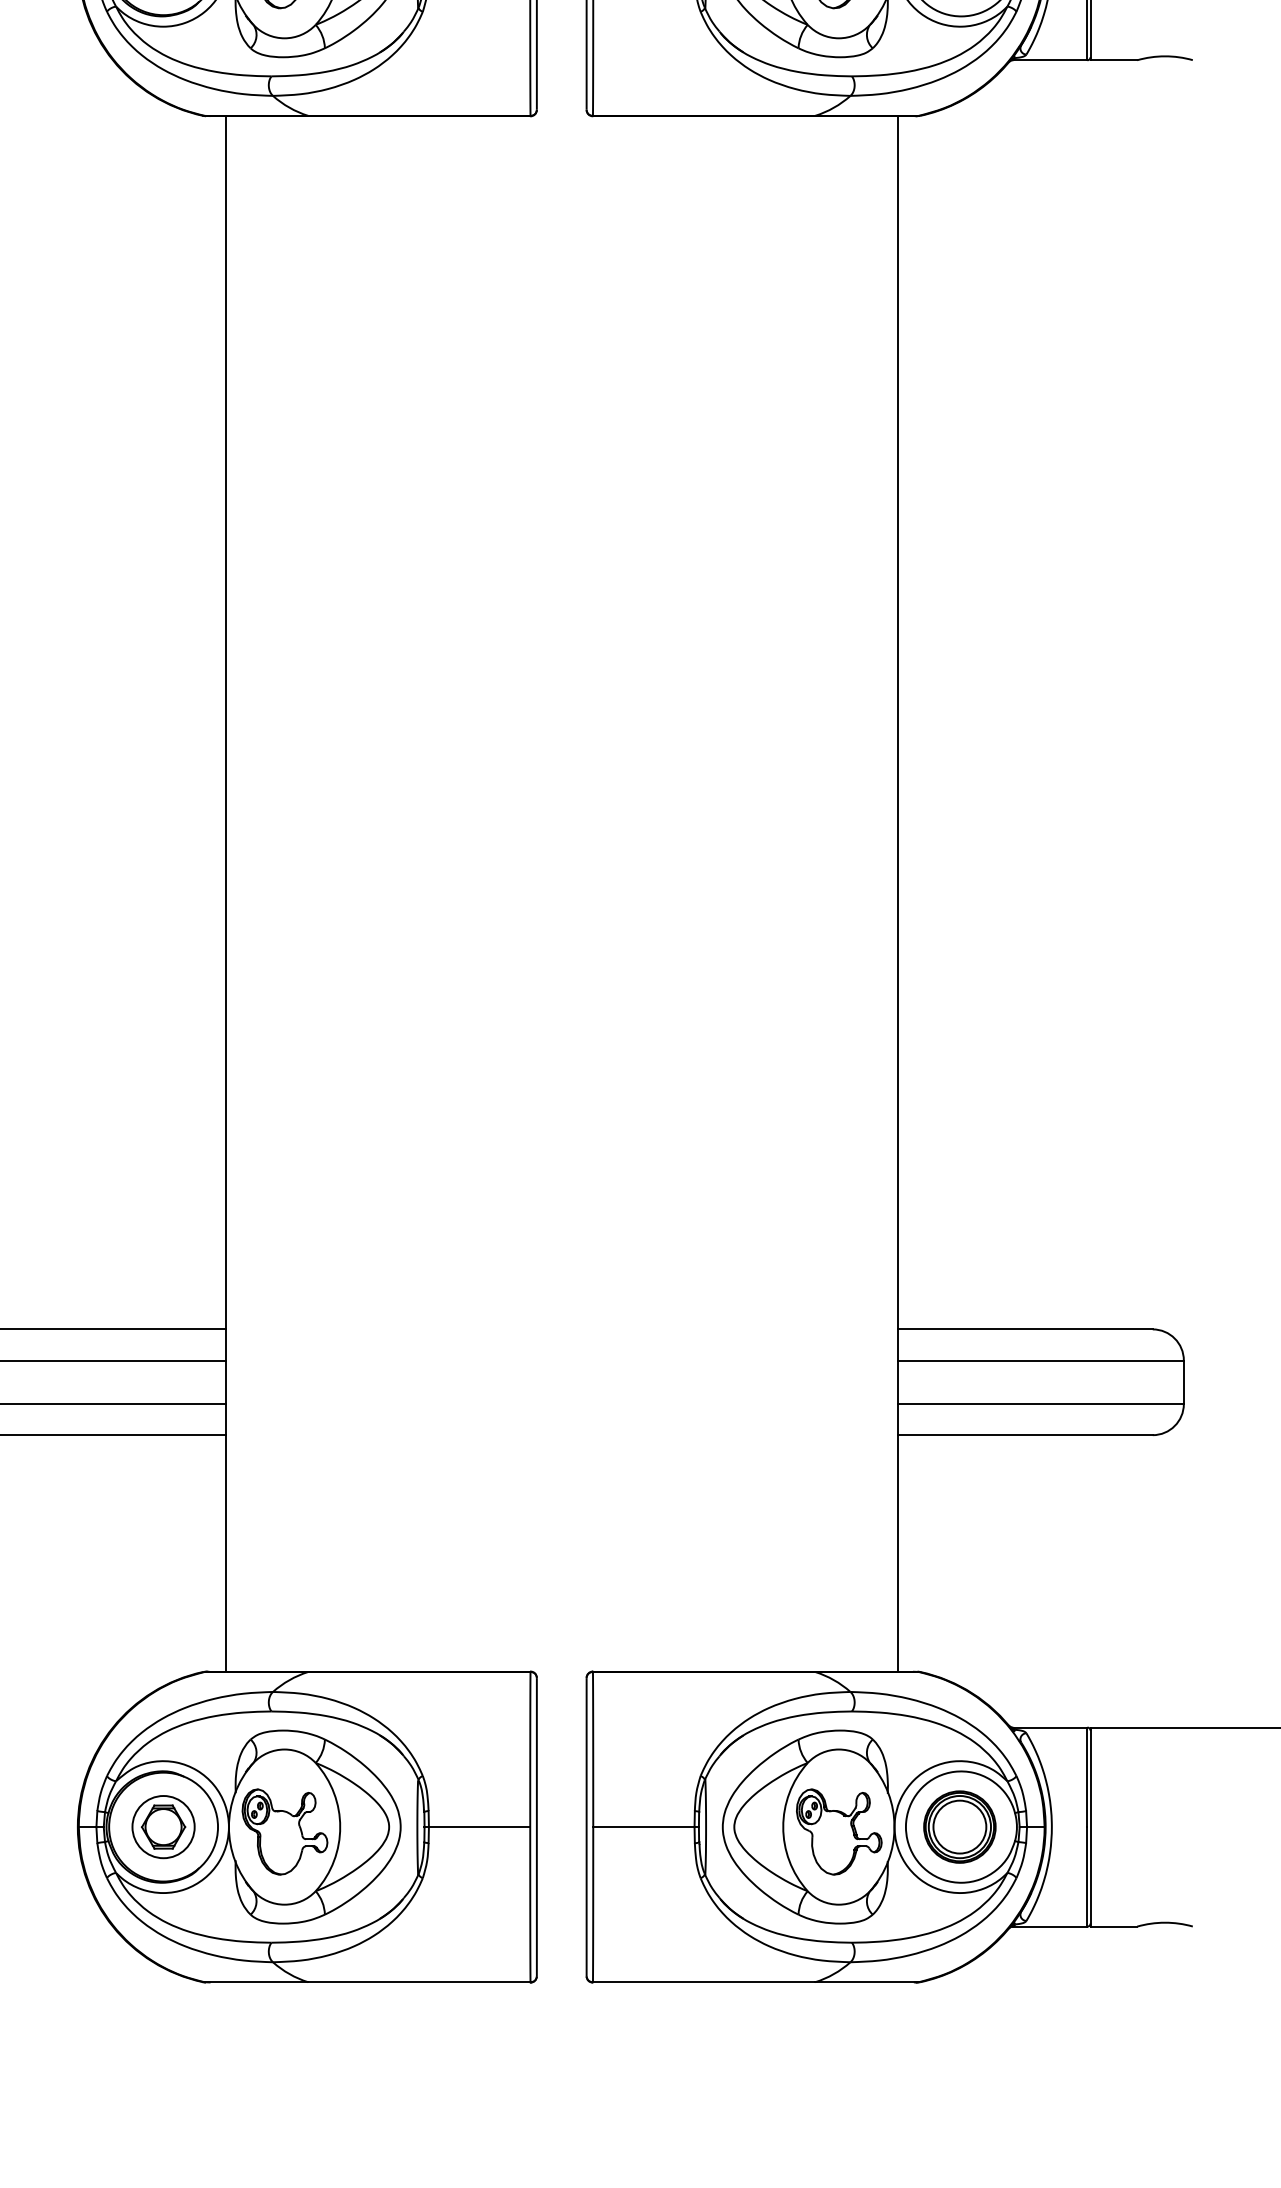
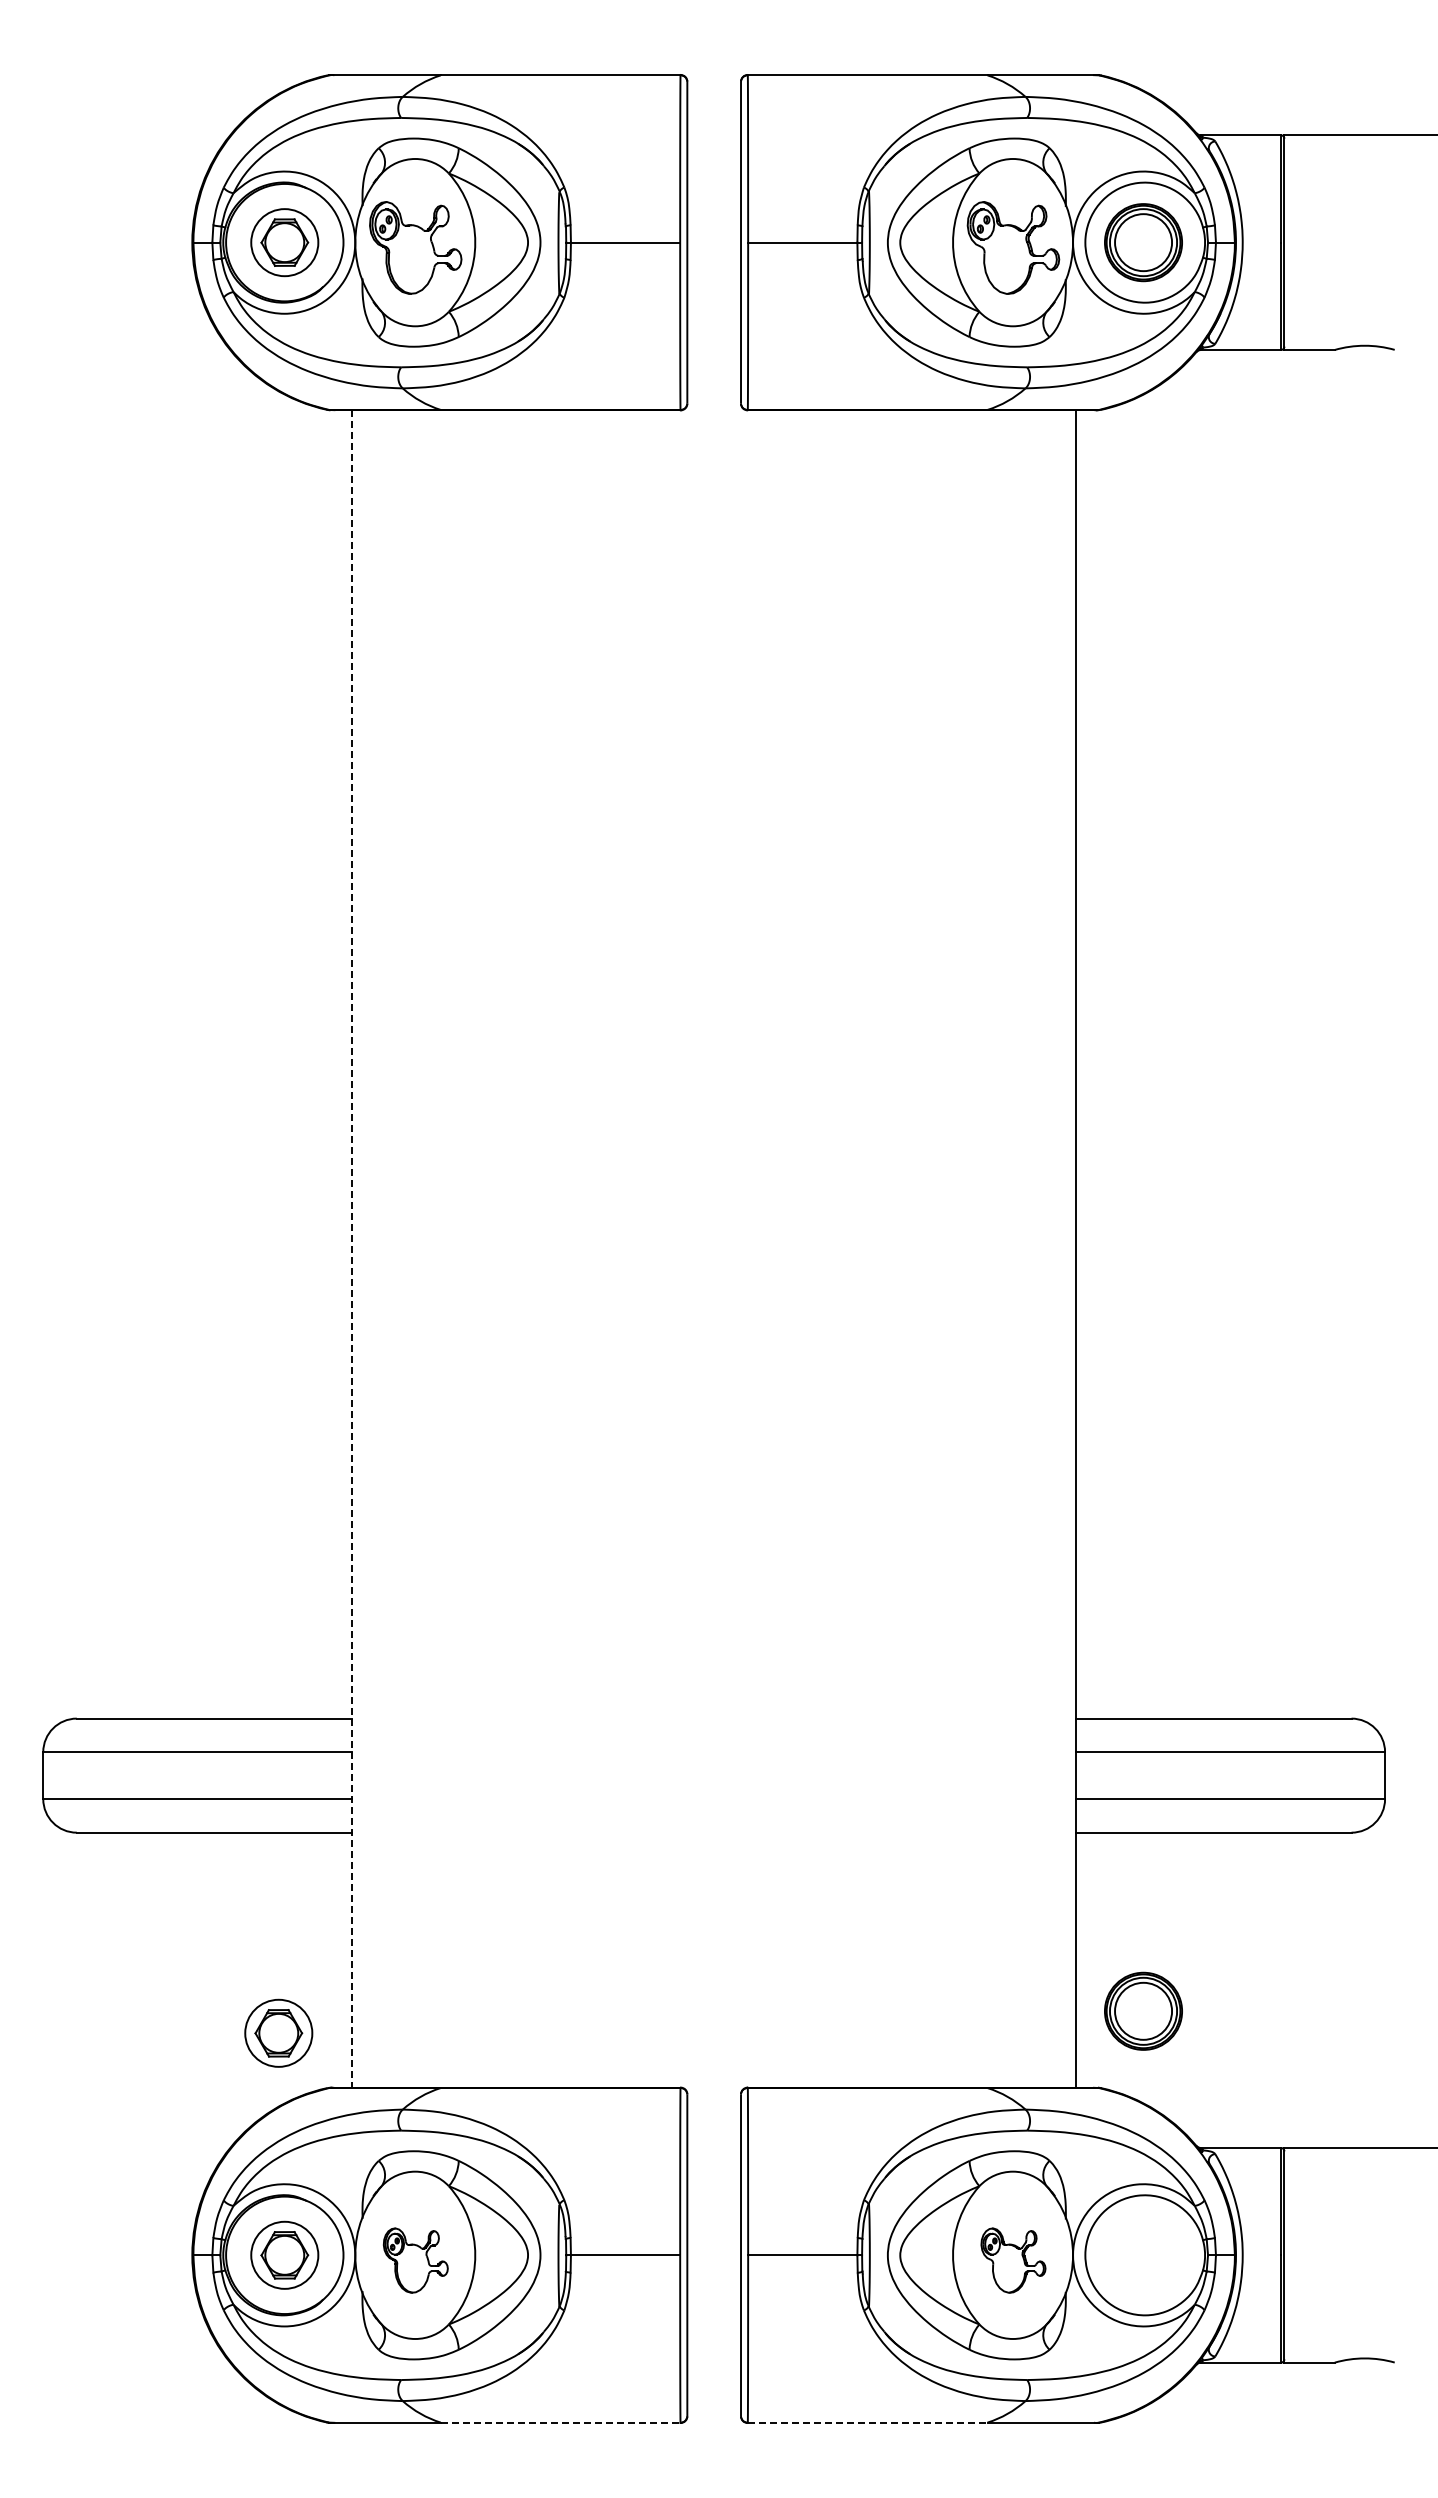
line: (225, 893) -> (351, 1248), solid -> dashed
part: (157, 1620) -> (278, 2032), added
part: (959, 1826) -> (1143, 2010), moved
part: (284, 1831) -> (415, 2260), size x0.7
part: (839, 1831) -> (1013, 2260), size x0.7
line: (419, 1982) -> (560, 2422), solid -> dashed
line: (703, 1982) -> (867, 2422), solid -> dashed

